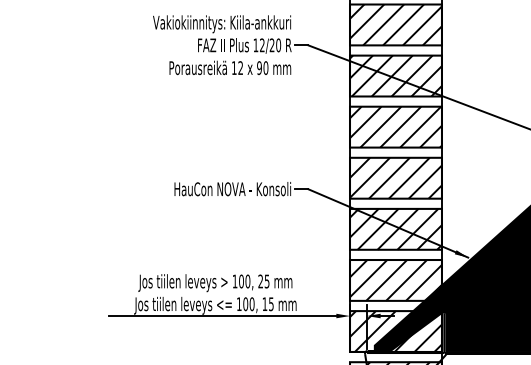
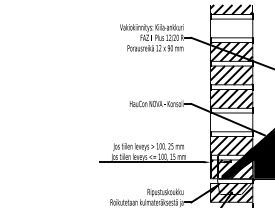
hatch: (395, 25) -> (231, 28), removed
hatch: (395, 229) -> (231, 122), removed

